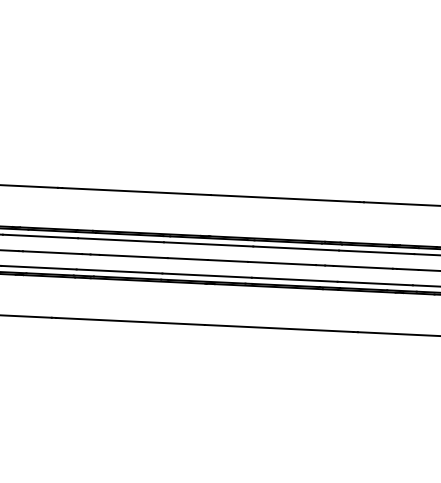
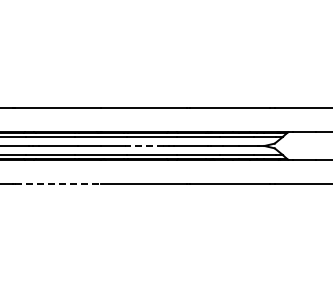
line: (282, 264) -> (144, 146), solid -> dashed
line: (130, 321) -> (58, 183), solid -> dashed

